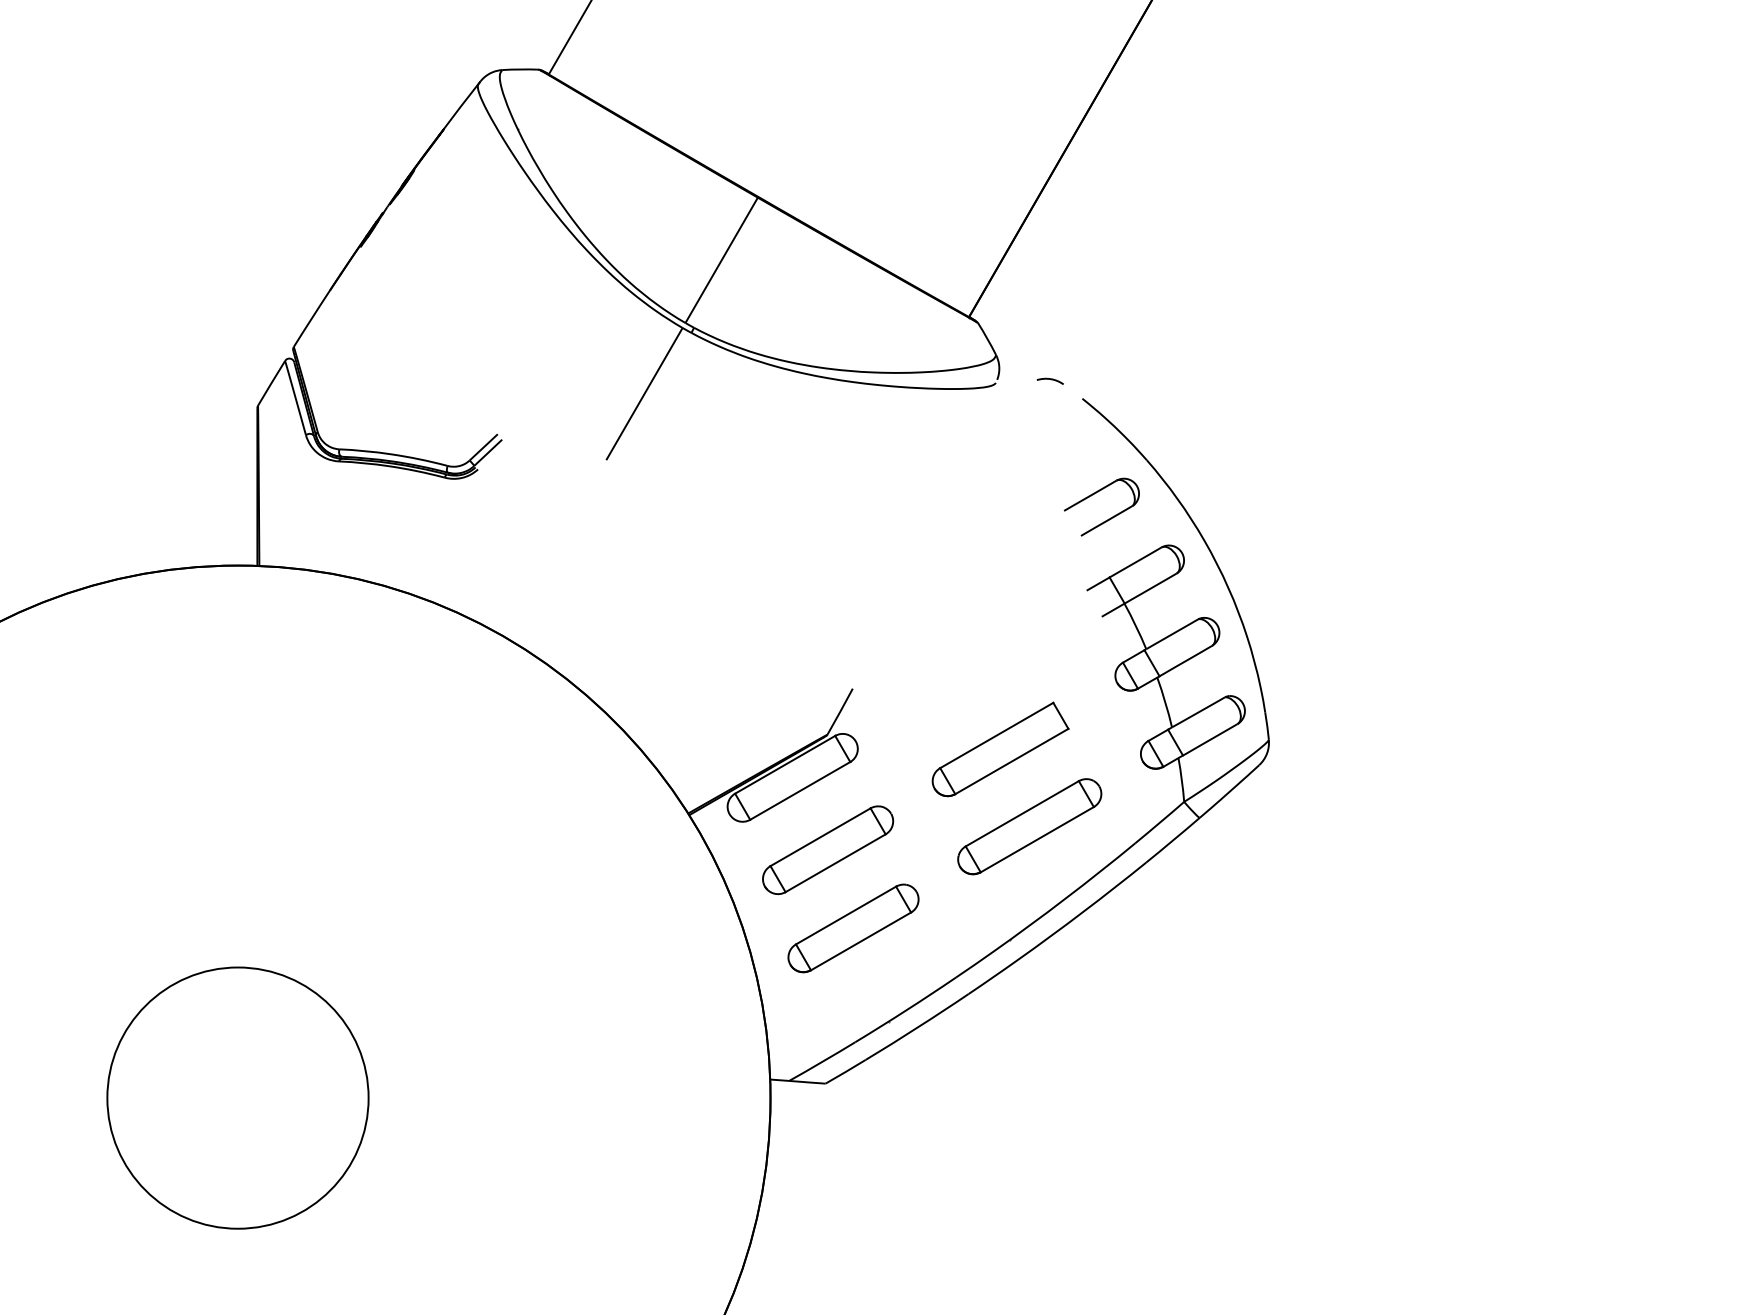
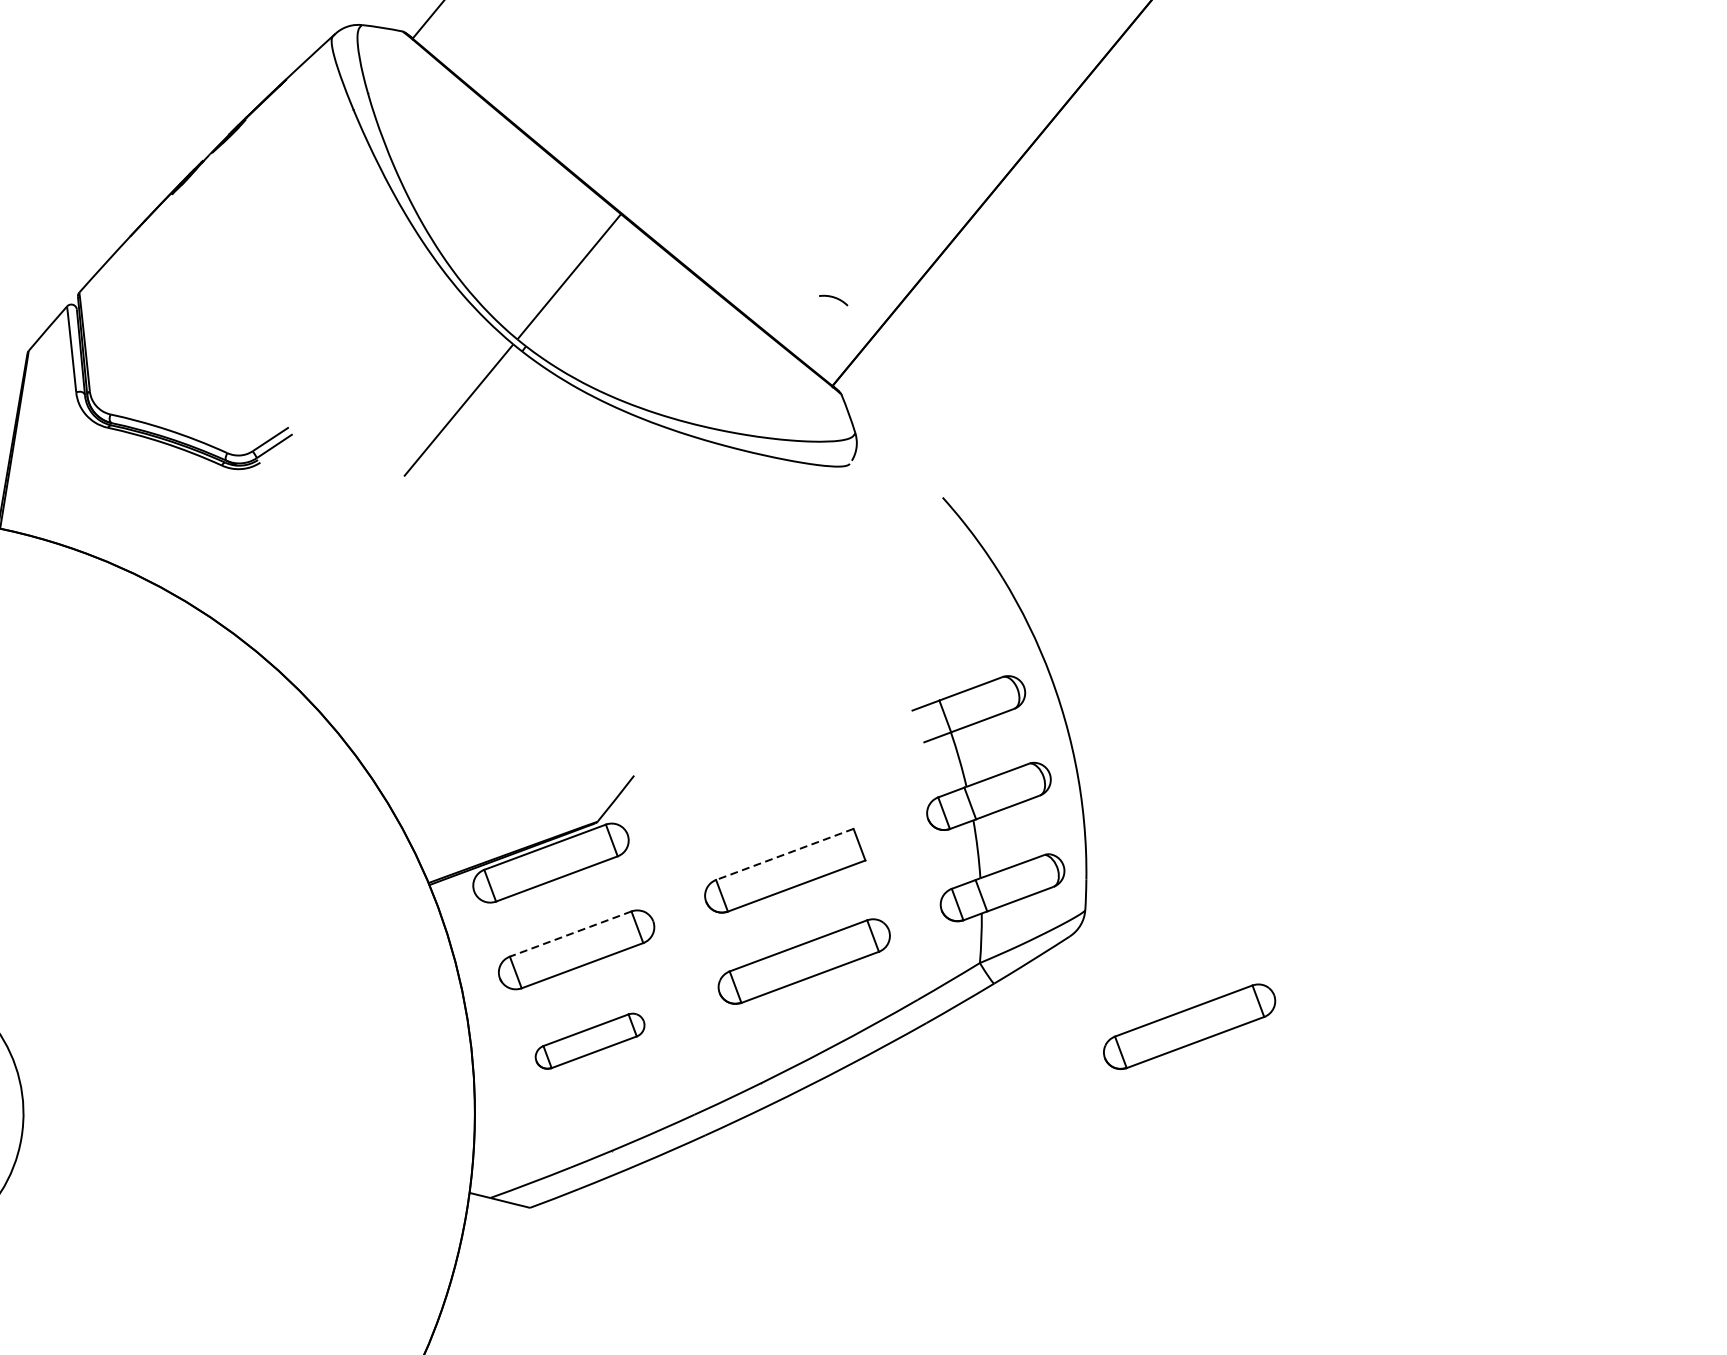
arc: (1049, 379) -> (833, 297), moved
part: (1093, 495) -> (936, 606), removed
line: (996, 735) -> (784, 854), solid -> dashed
part: (1377, 826) -> (1189, 1026), added
line: (820, 837) -> (570, 934), solid -> dashed
part: (853, 928) -> (590, 1041), size x0.7

